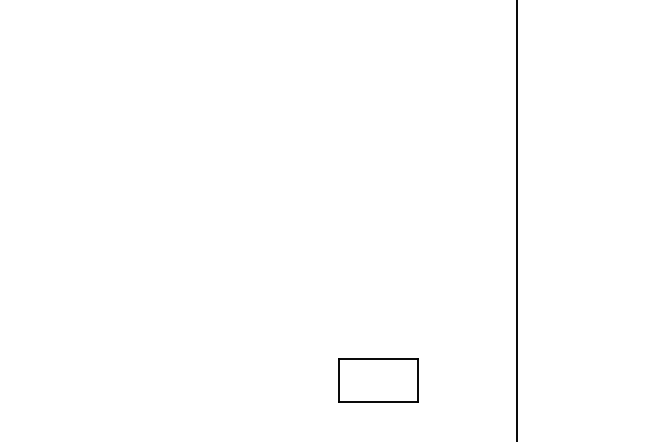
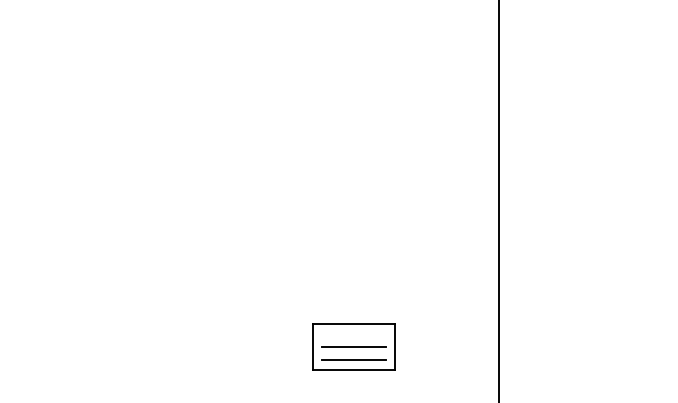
line: (378, 380) -> (353, 347), added
line: (378, 392) -> (353, 359), added

